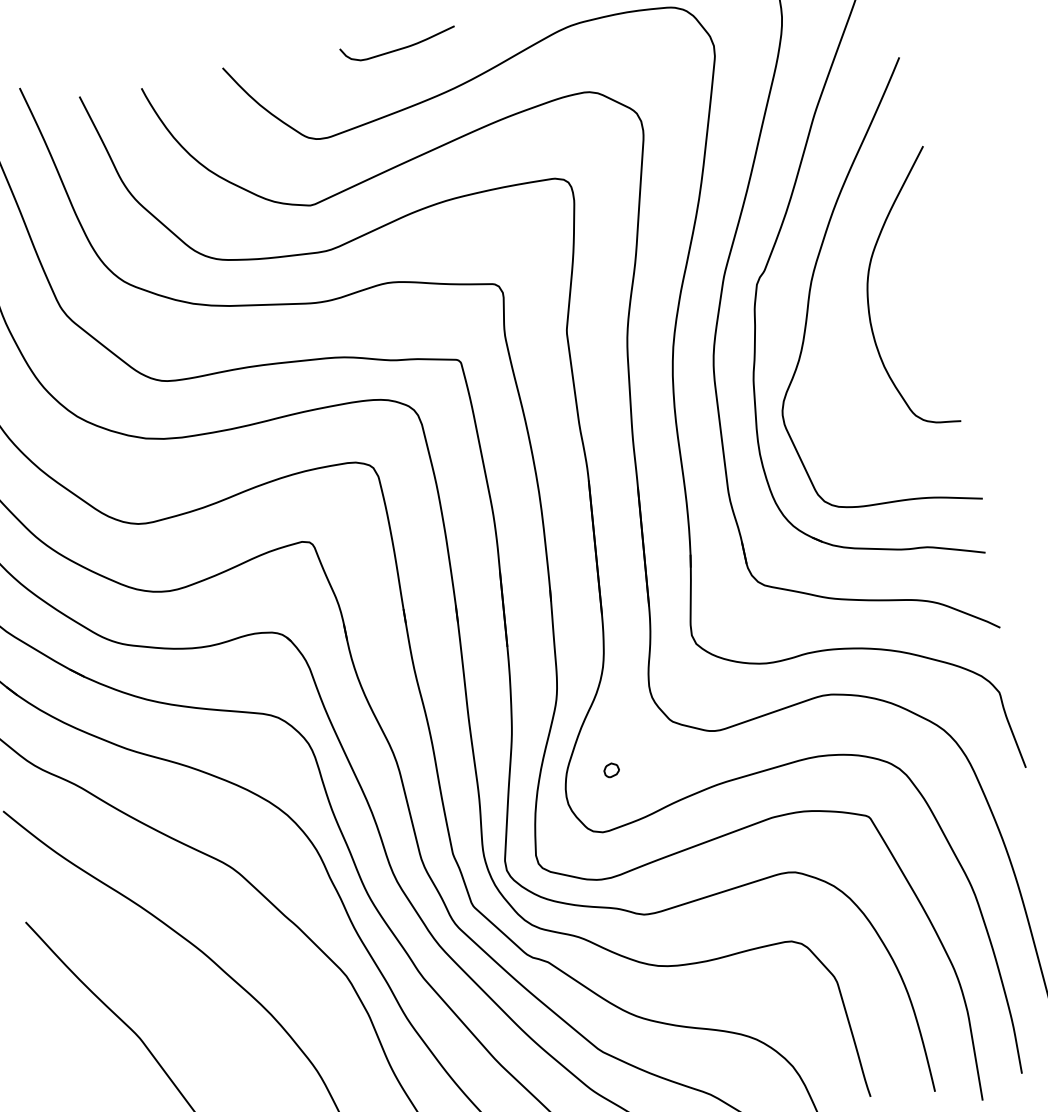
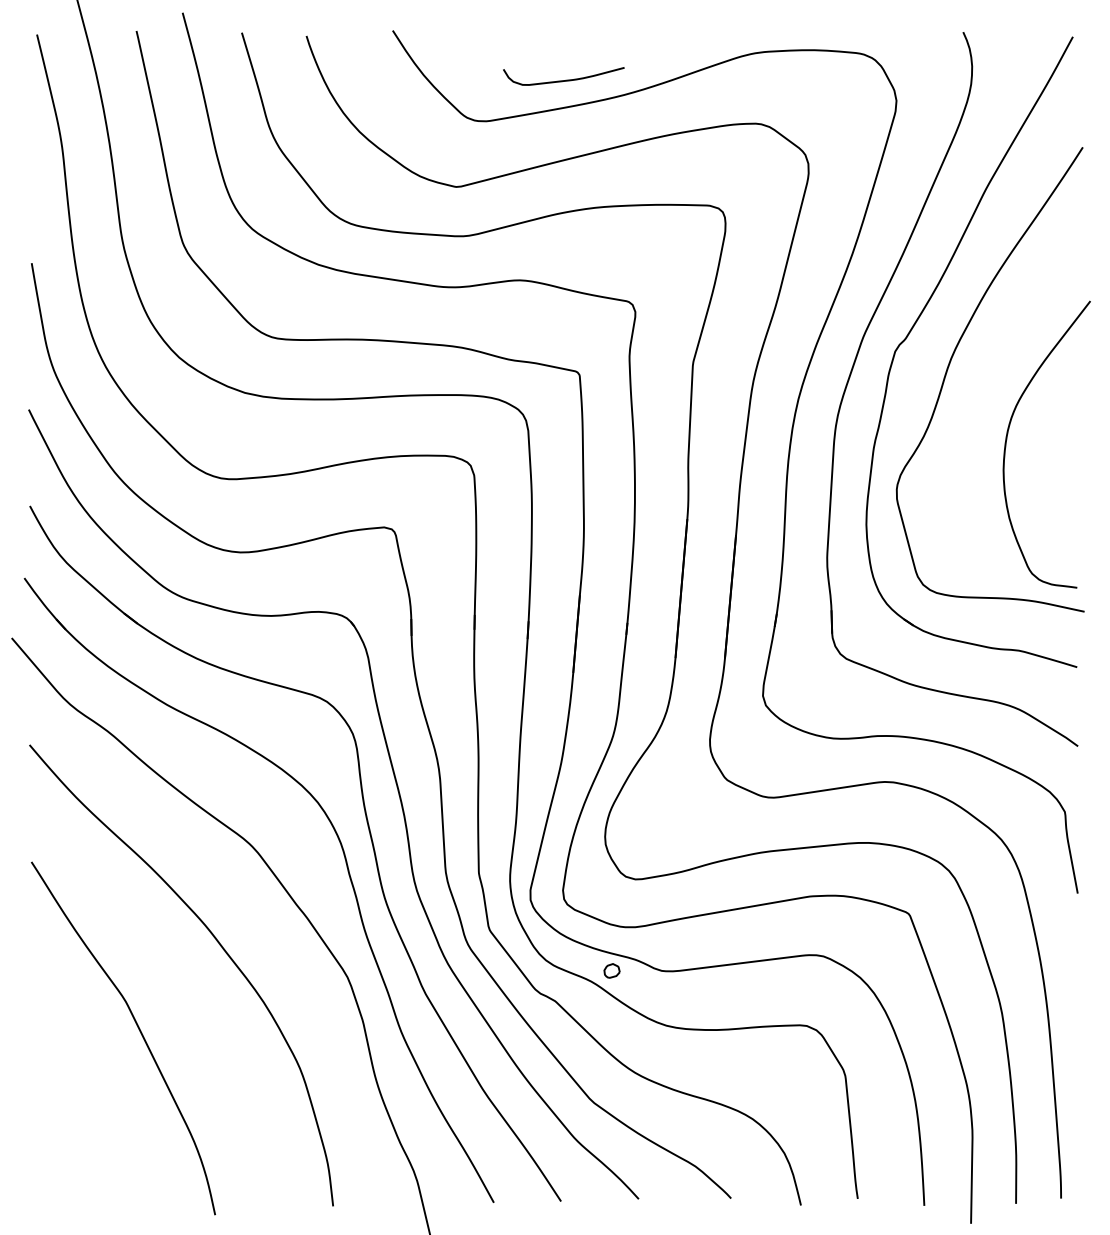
curve: (398, 49) -> (563, 80), moved
curve: (868, 287) -> (1008, 434), moved
part: (611, 769) -> (611, 970), moved

